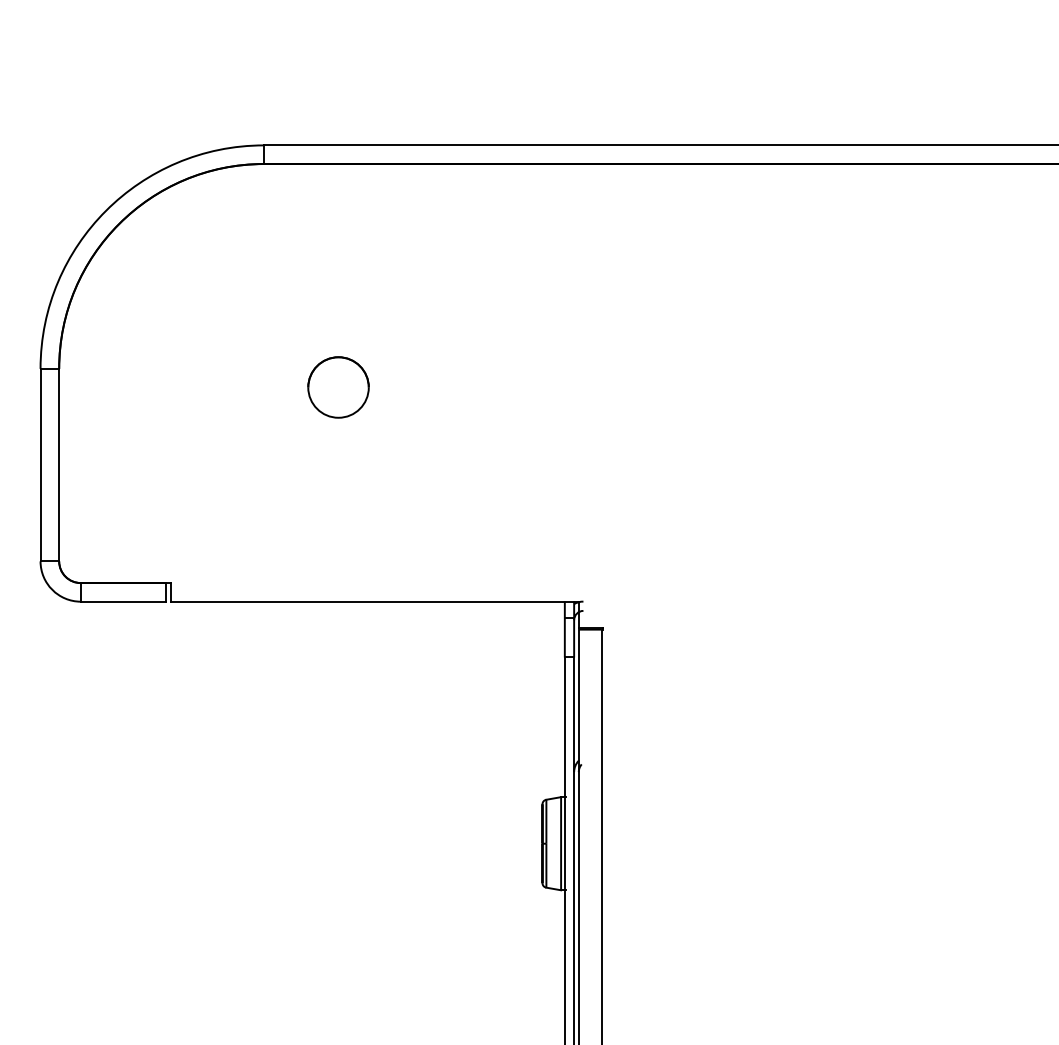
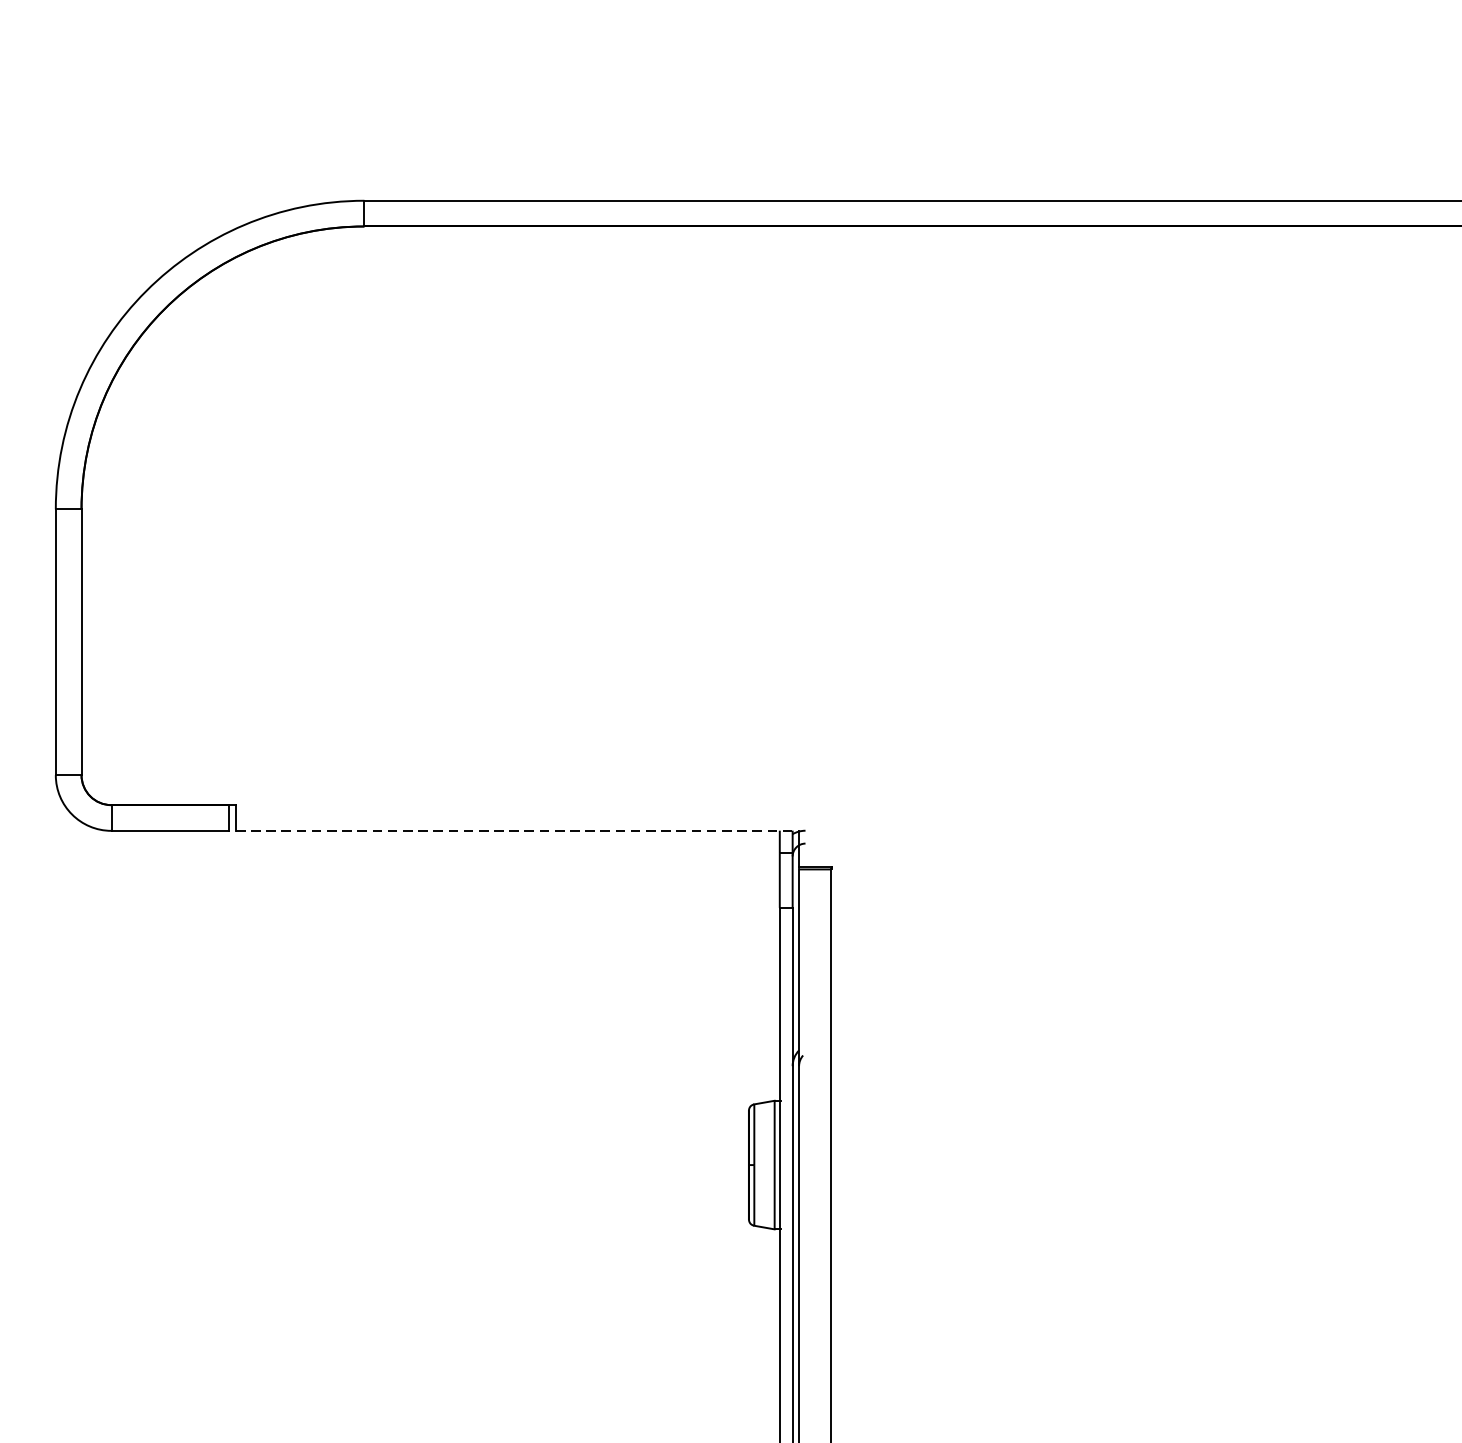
part: (338, 387) -> (467, 535), removed
line: (374, 601) -> (516, 830), solid -> dashed

